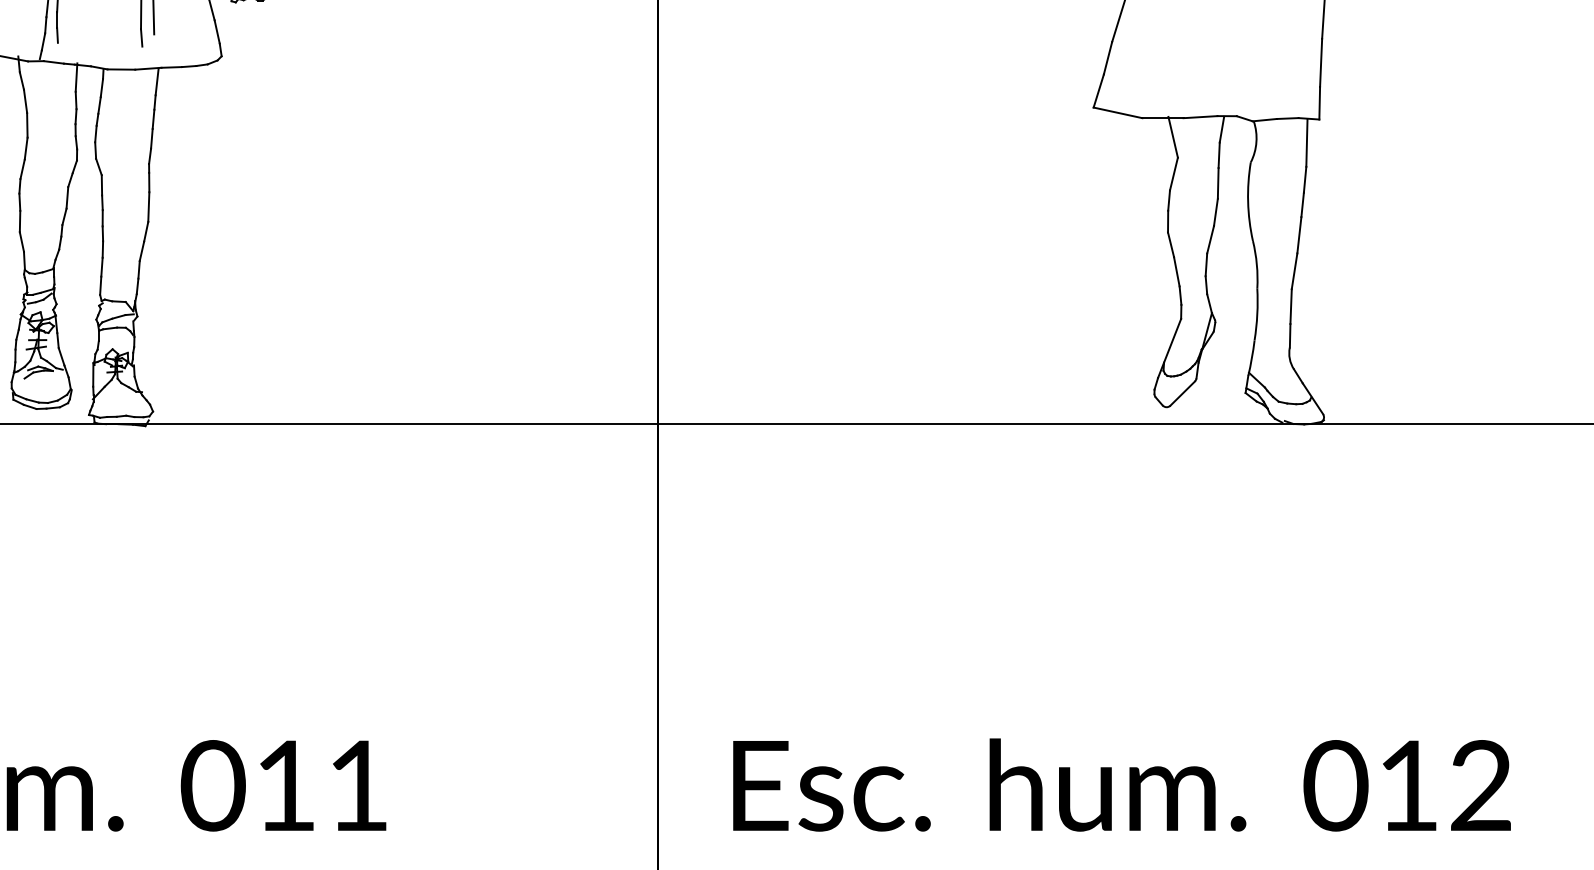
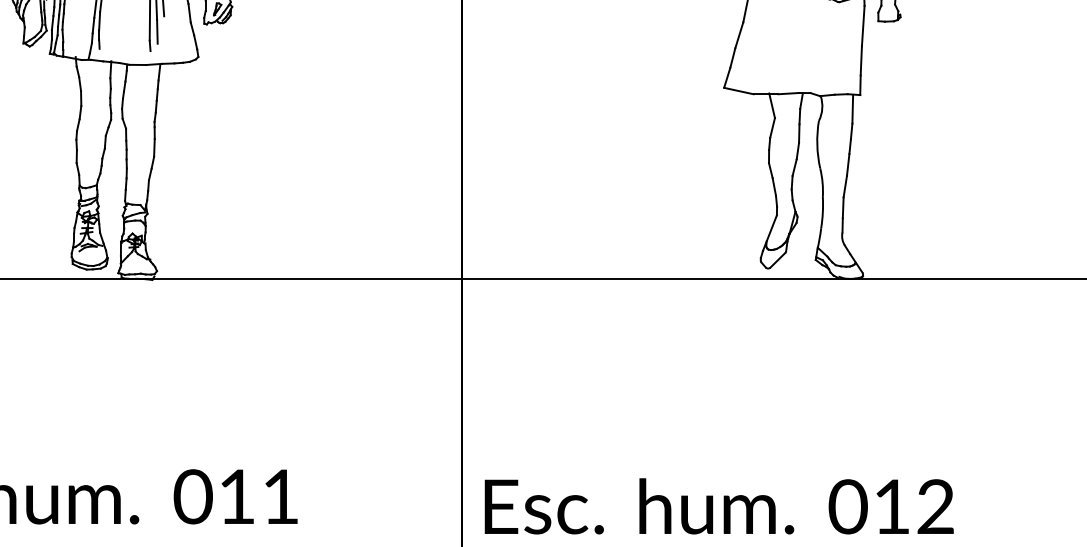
text: (1120, 785) -> (718, 506), moved

